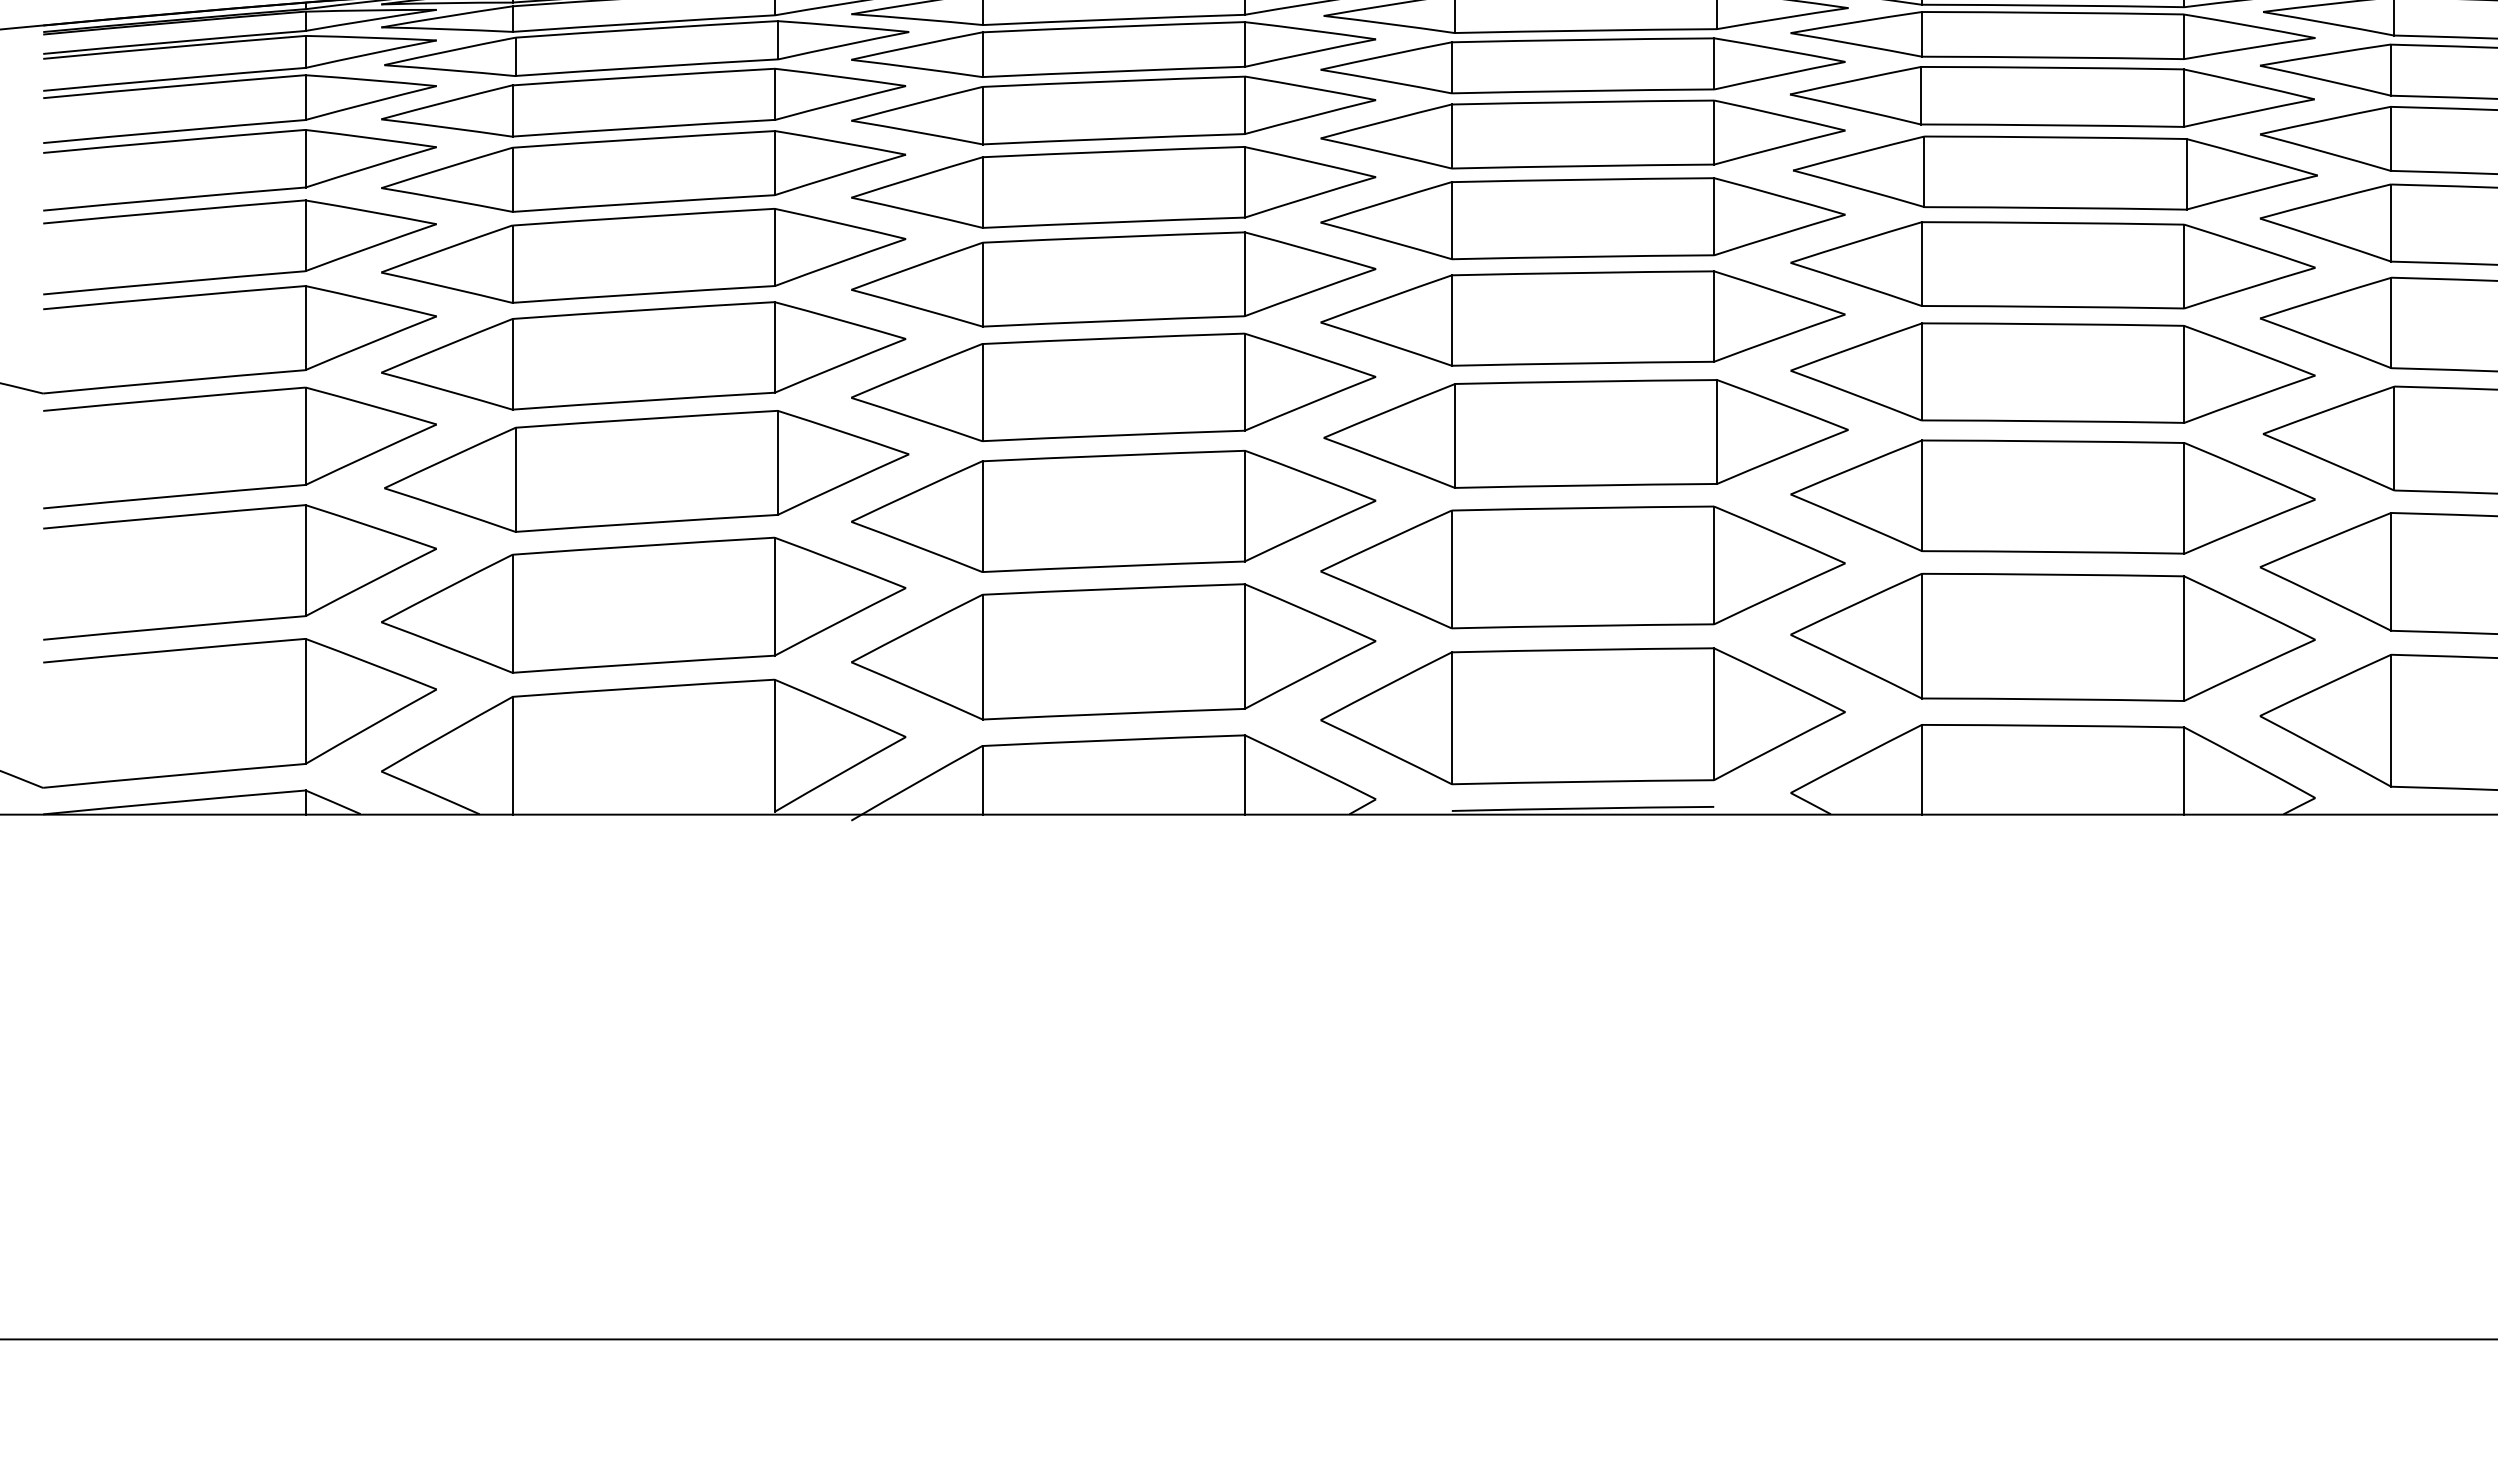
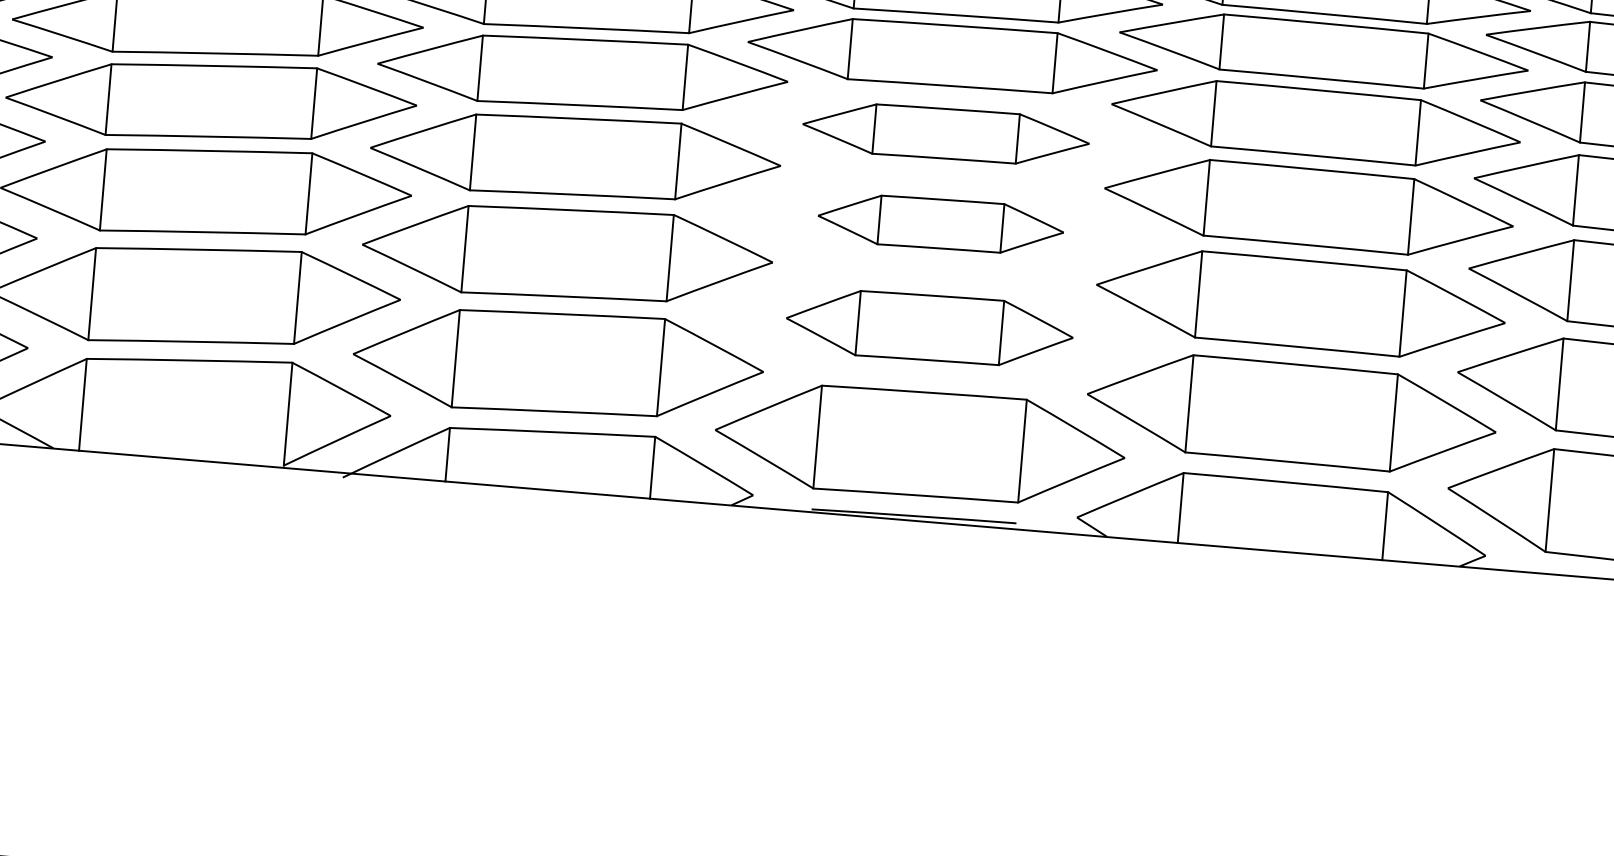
part: (1582, 318) -> (945, 133), size x0.7
part: (1585, 433) -> (940, 223), size x0.6
part: (1582, 567) -> (929, 328), size x0.7

